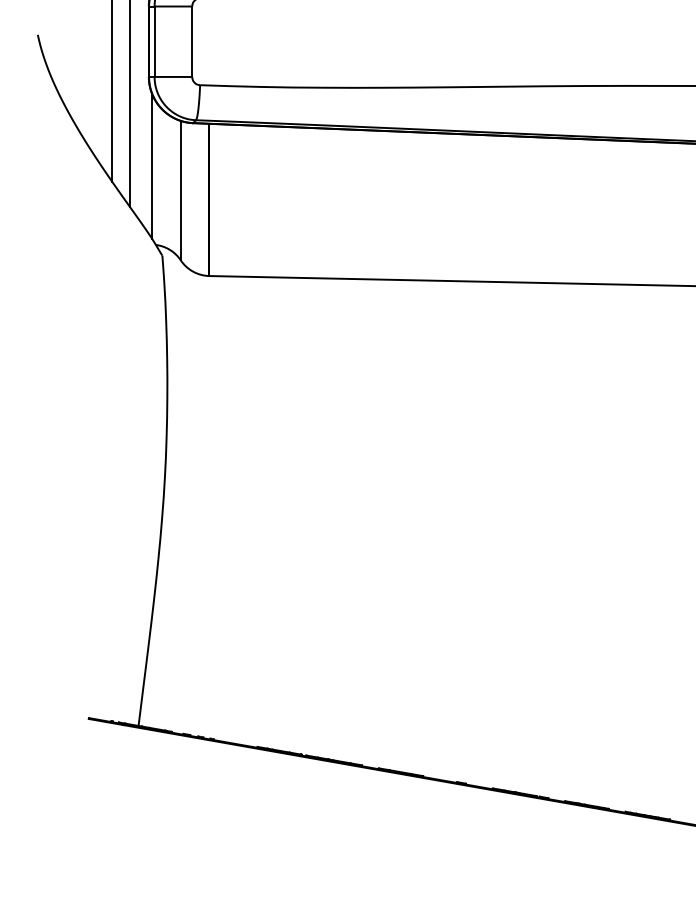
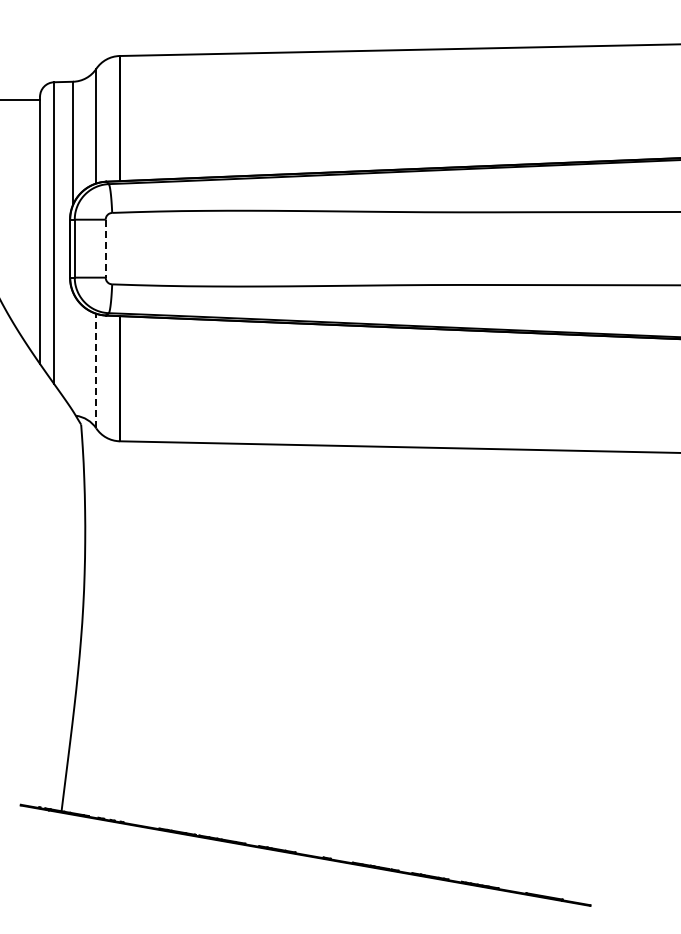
line: (191, 41) -> (105, 248), solid -> dashed
line: (151, 166) -> (72, 351), removed
line: (181, 189) -> (96, 370), solid -> dashed

